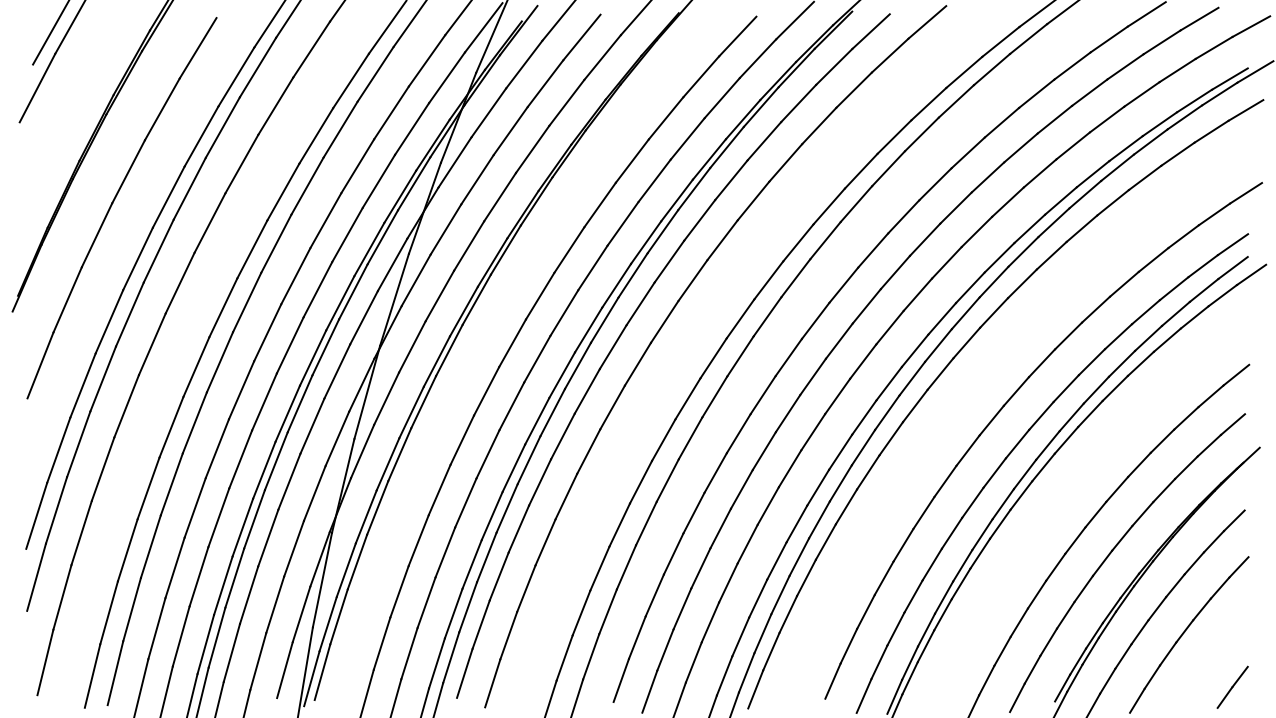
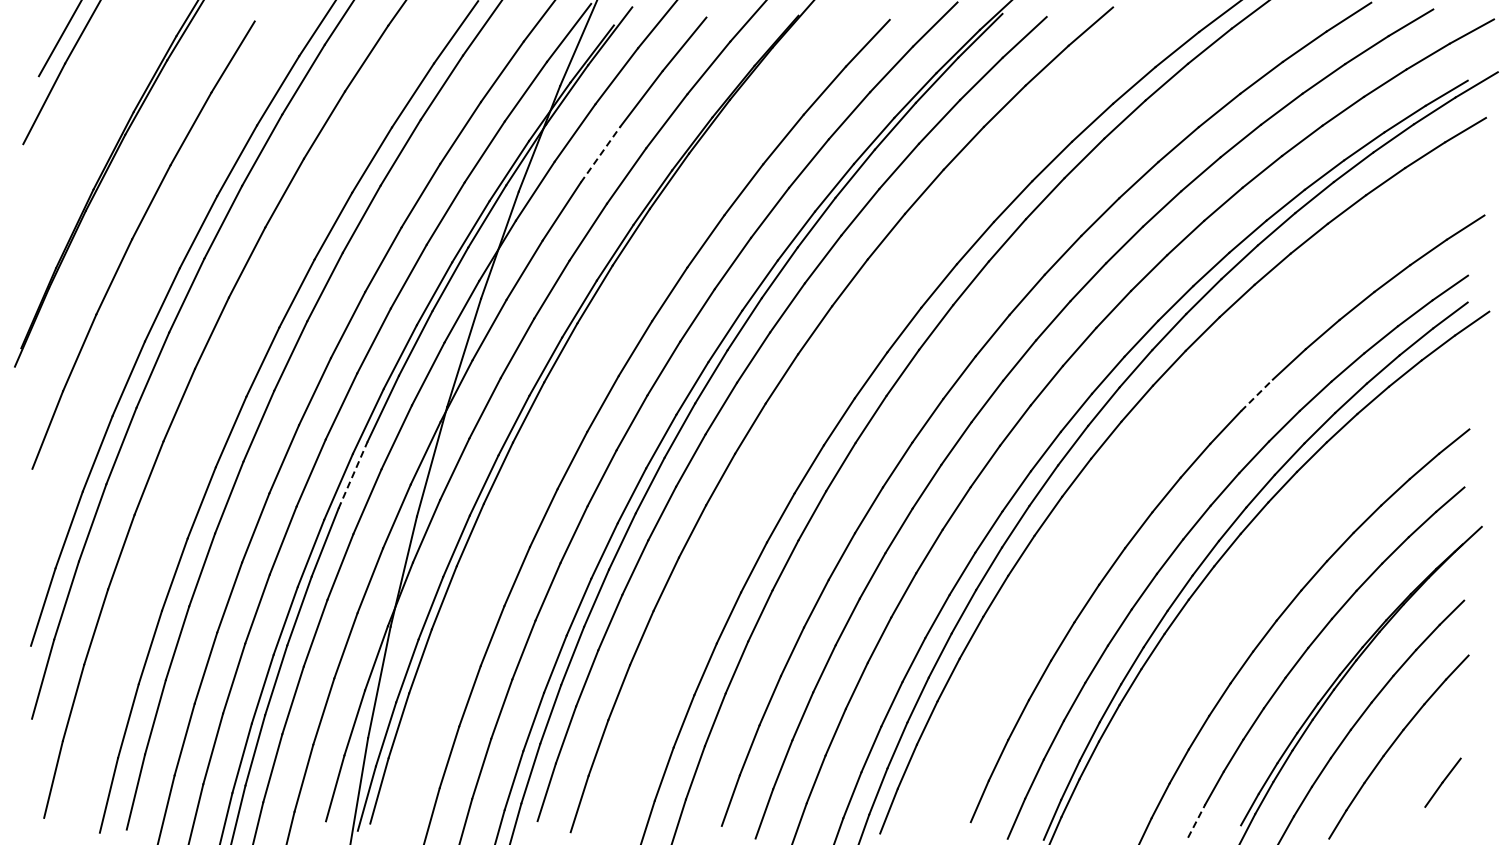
line: (510, 131) -> (600, 154), solid -> dashed
line: (1069, 336) -> (1257, 395), solid -> dashed
line: (300, 404) -> (353, 475), solid -> dashed
line: (1232, 687) -> (1442, 782), moved
line: (1017, 698) -> (1196, 821), solid -> dashed

